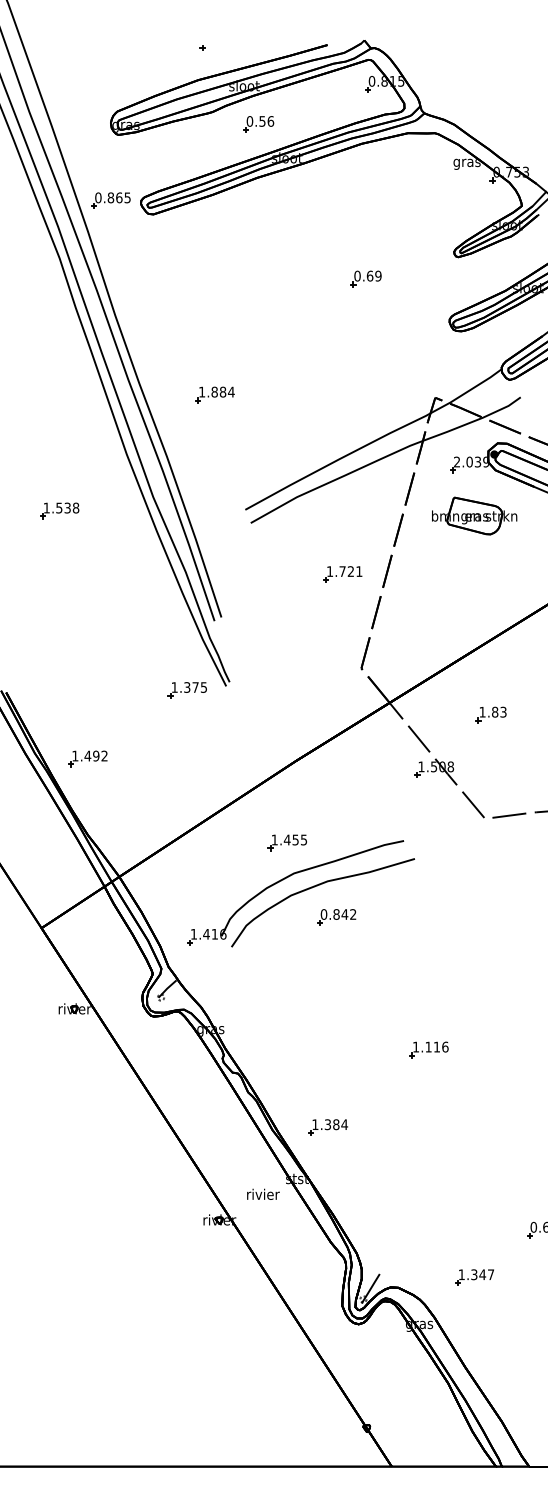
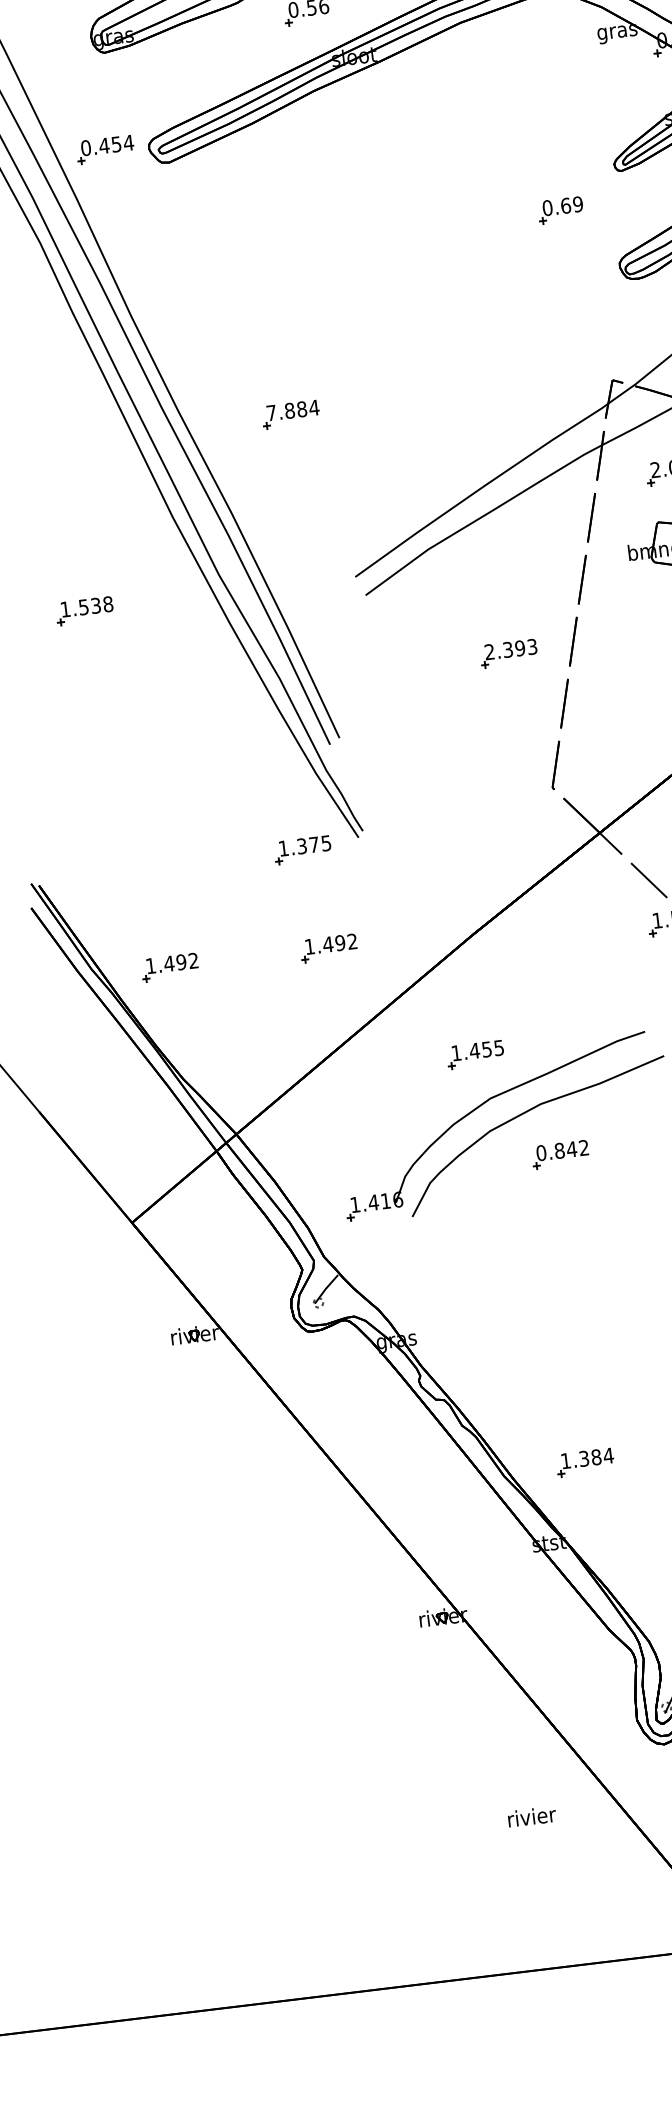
text: (119, 197) -> (116, 143), 0.865 -> 0.454
part: (365, 278) -> (559, 210), moved
text: (202, 391) -> (271, 412), 1.884 -> 7.884
text: (344, 571) -> (510, 649), 1.721 -> 2.393
part: (196, 758) -> (327, 948), added
text: (263, 1193) -> (532, 1815), moved

